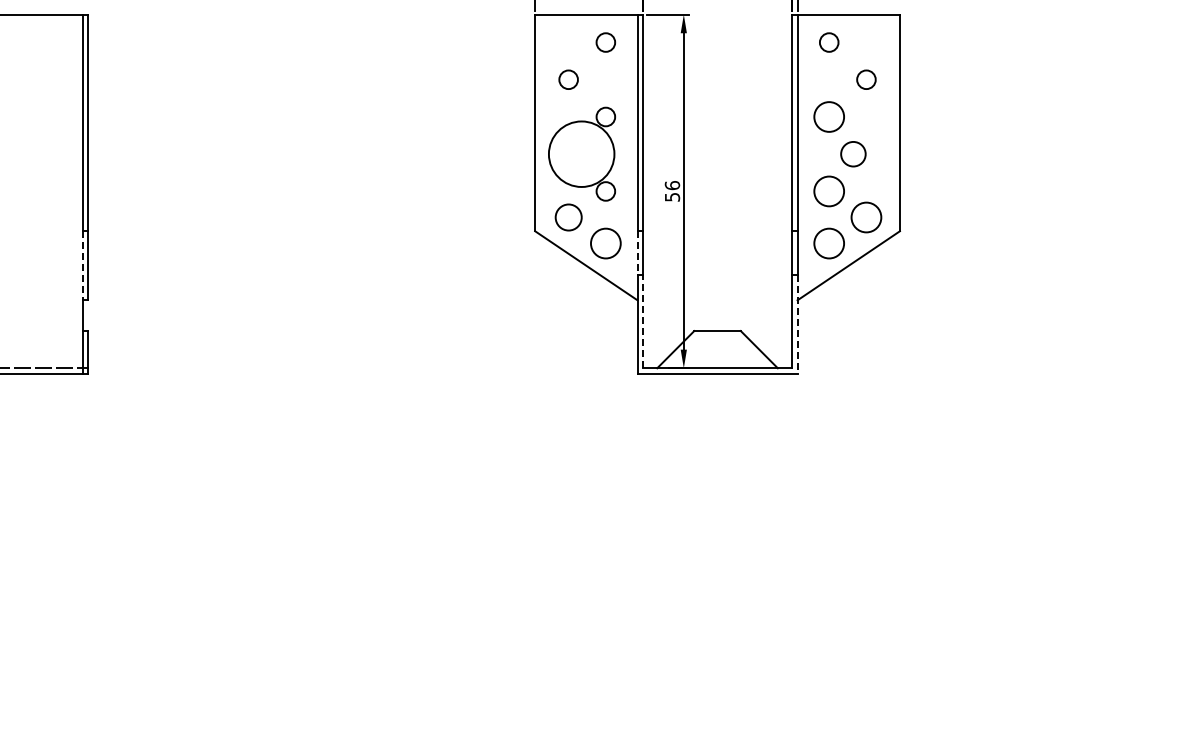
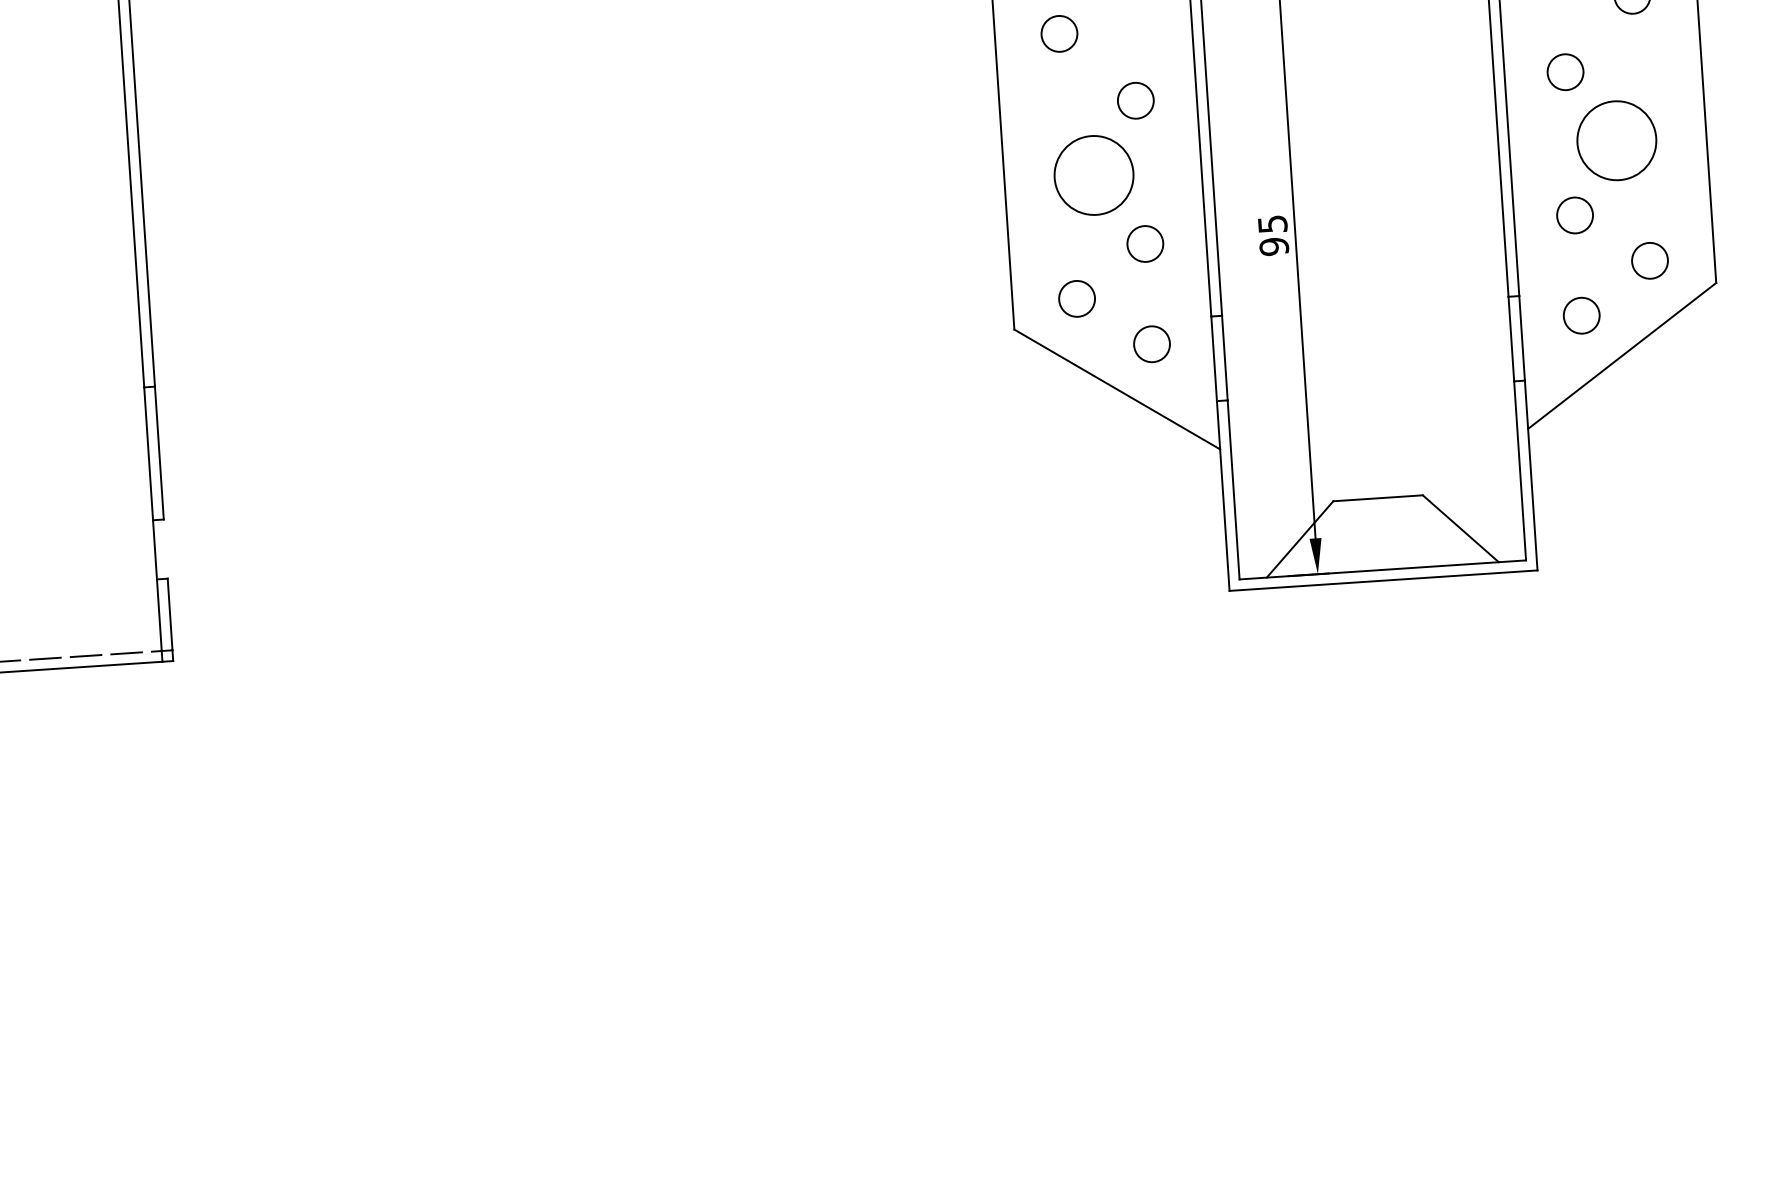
circle: (828, 116) -> (1564, 71), size x0.62
circle: (581, 153) -> (1093, 174), size x0.62
circle: (852, 153) -> (1614, 139), size x1.67
text: (672, 191) -> (1273, 235), 56 -> 95
circle: (828, 191) -> (1573, 215), size x0.62
circle: (568, 217) -> (1076, 298), size x0.71
circle: (866, 217) -> (1650, 260), size x0.62
circle: (605, 243) -> (1151, 344), size x0.62
circle: (828, 243) -> (1580, 315), size x0.62
line: (637, 253) -> (1214, 359), dashed -> solid
line: (82, 265) -> (147, 453), dashed -> solid
line: (643, 321) -> (1234, 489), dashed -> solid
line: (797, 325) -> (1531, 477), dashed -> solid

